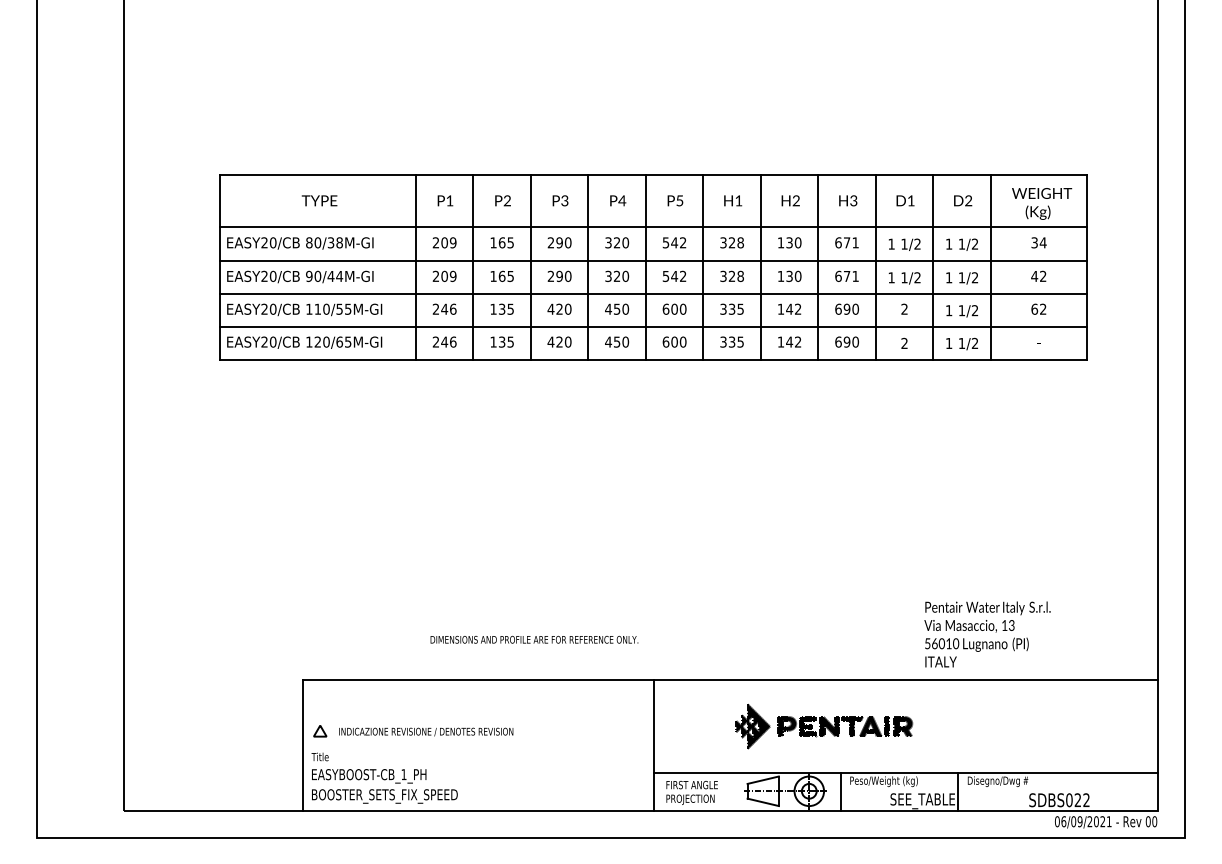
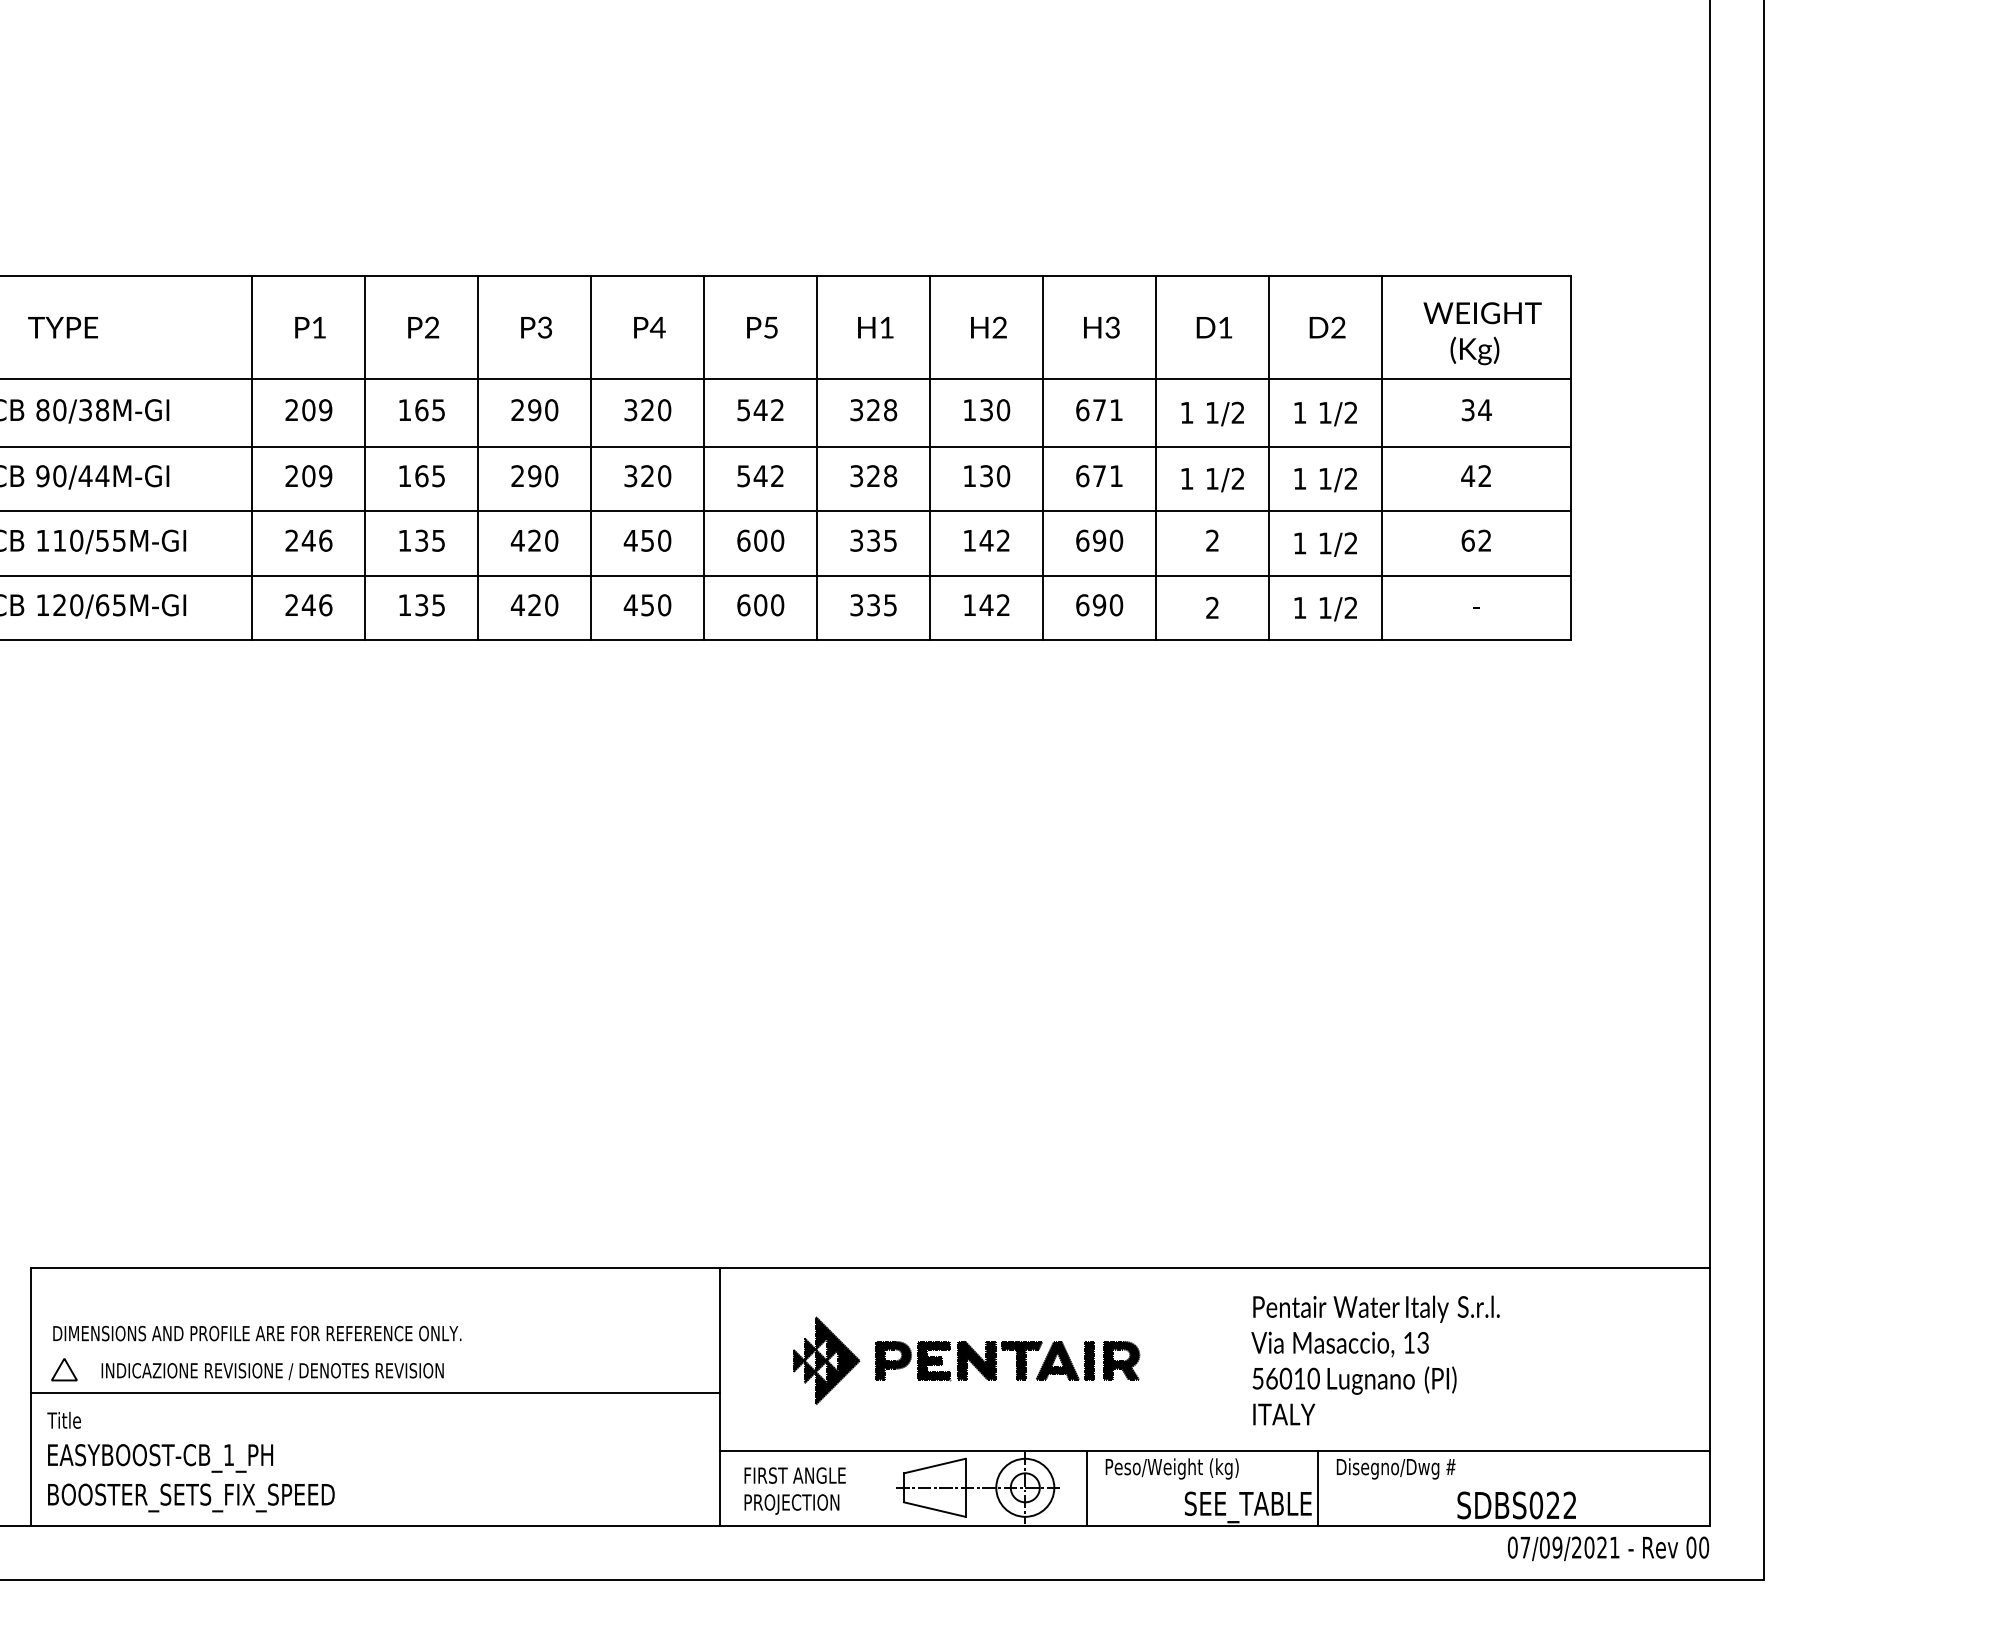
text: (987, 634) -> (1375, 1360), moved
text: (534, 639) -> (257, 1333), moved
part: (824, 726) -> (966, 1360), moved
line: (478, 743) -> (375, 1393), added
text: (1063, 821) -> (1524, 1547), 06/09/2021 -> 07/09/2021

